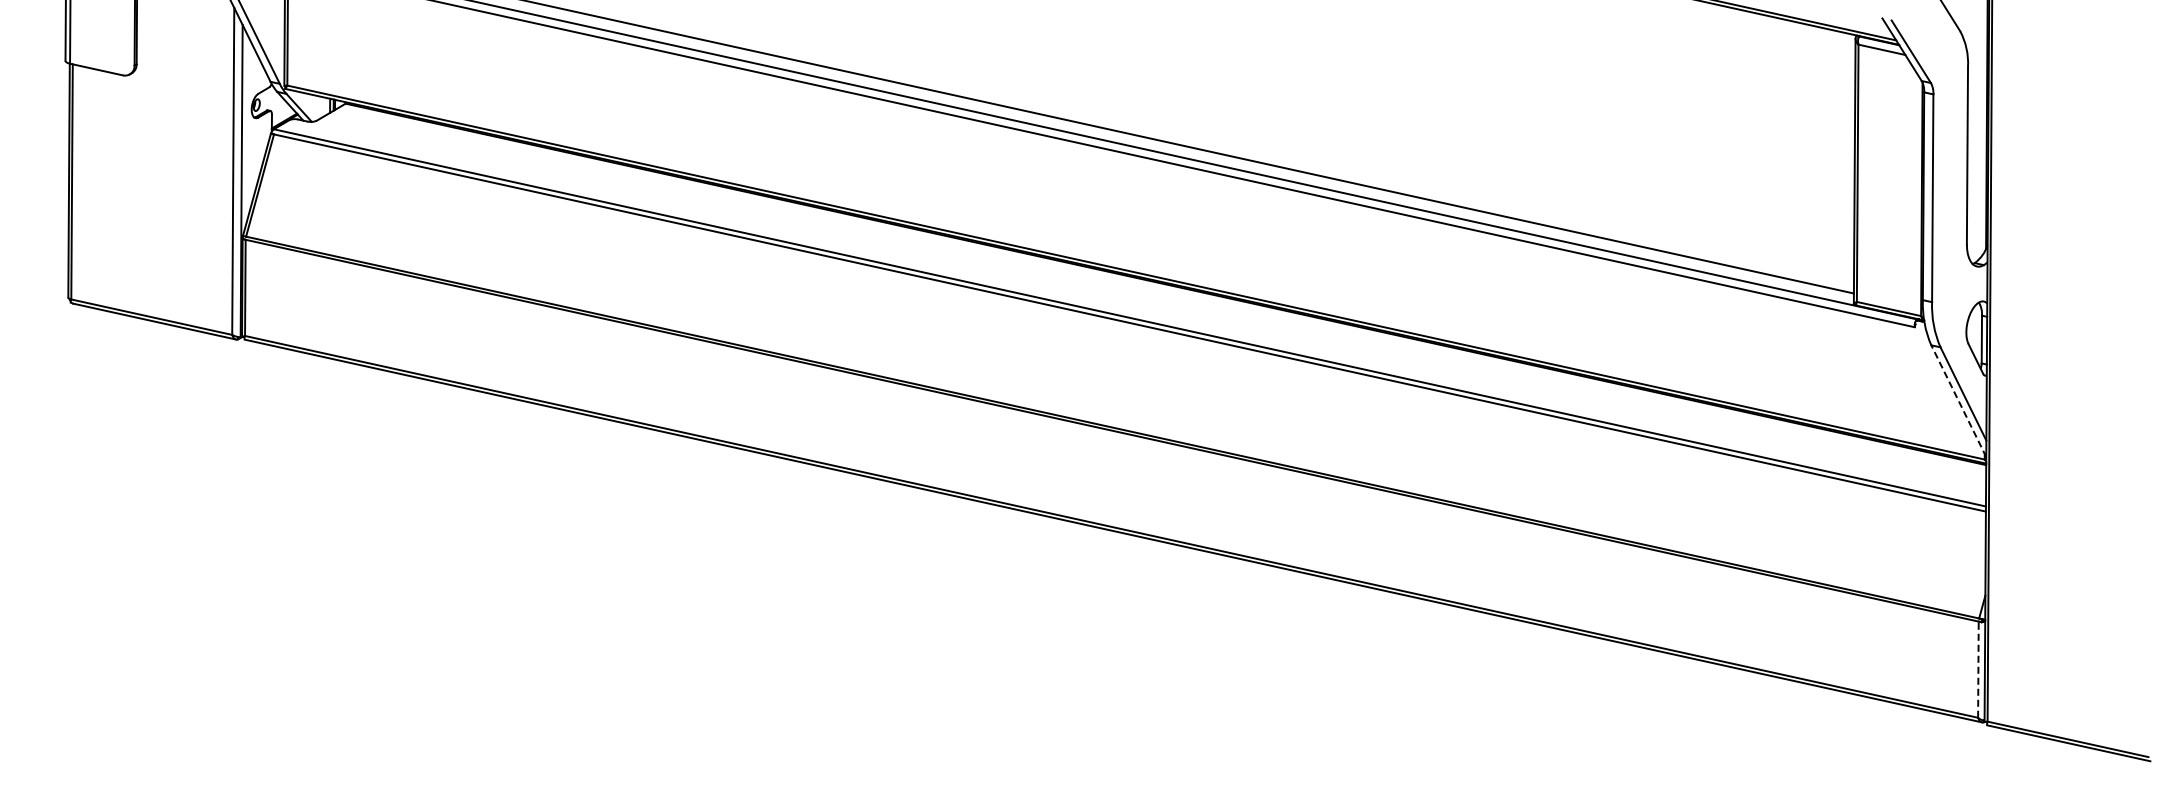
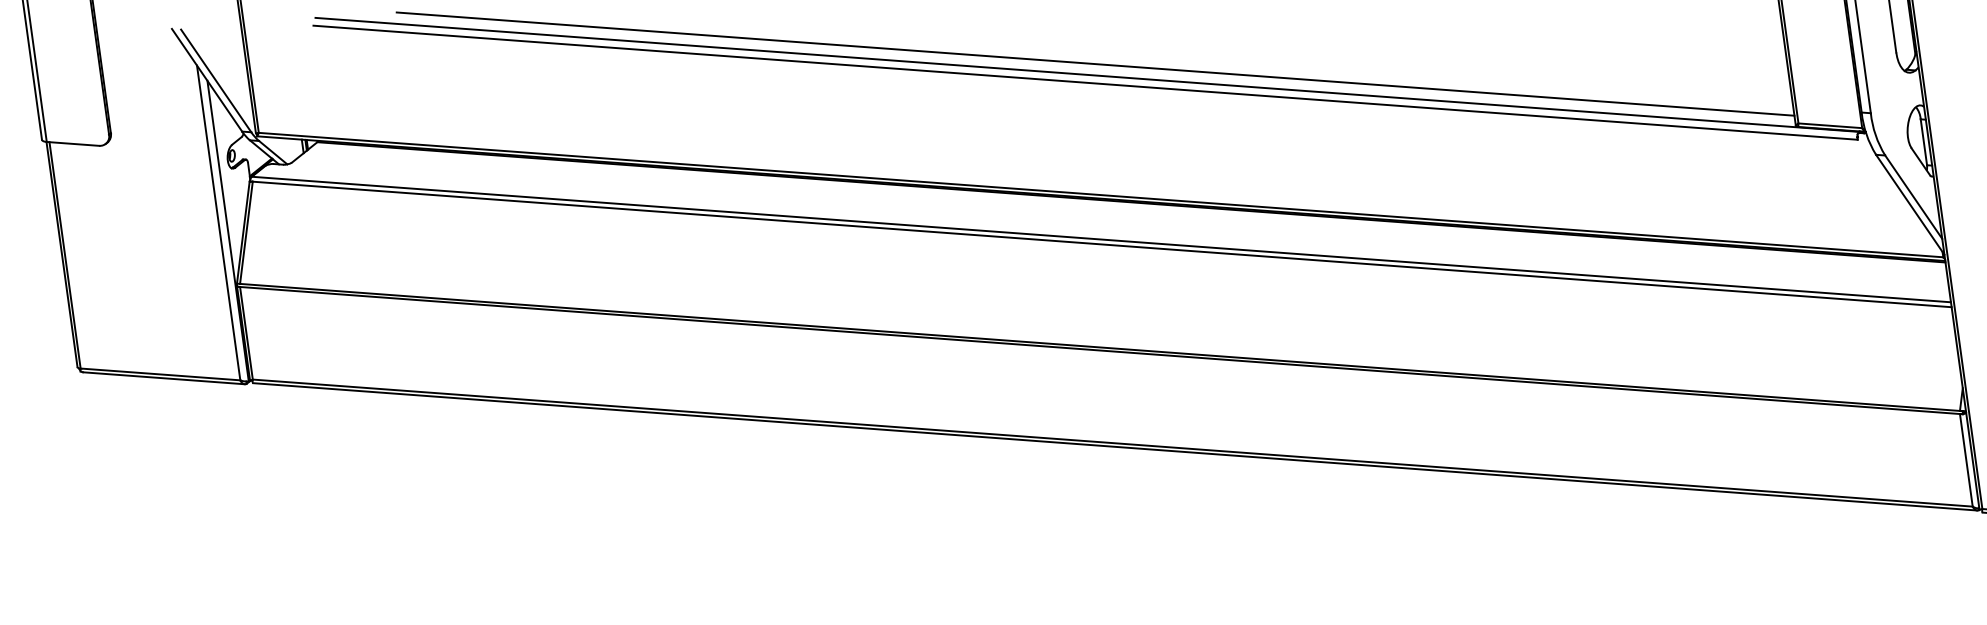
line: (1958, 400) -> (1909, 204), dashed -> solid
line: (1978, 669) -> (1966, 460), dashed -> solid

